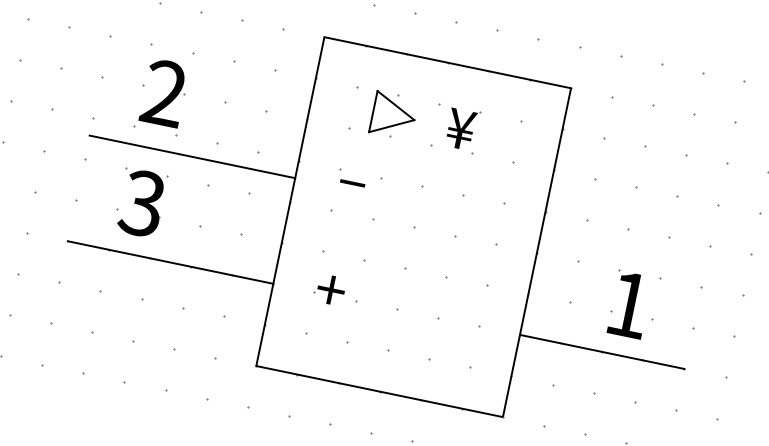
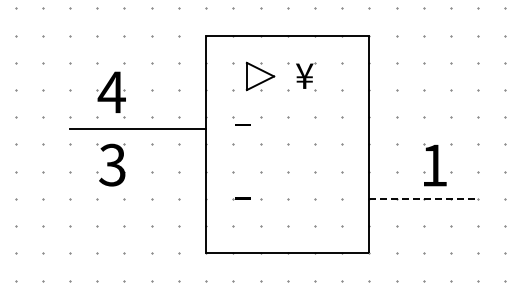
text: (163, 93) -> (111, 92), 2 -> 4
line: (171, 262) -> (138, 198), removed
text: (330, 290) -> (243, 195), + -> –
line: (603, 351) -> (424, 198), solid -> dashed

